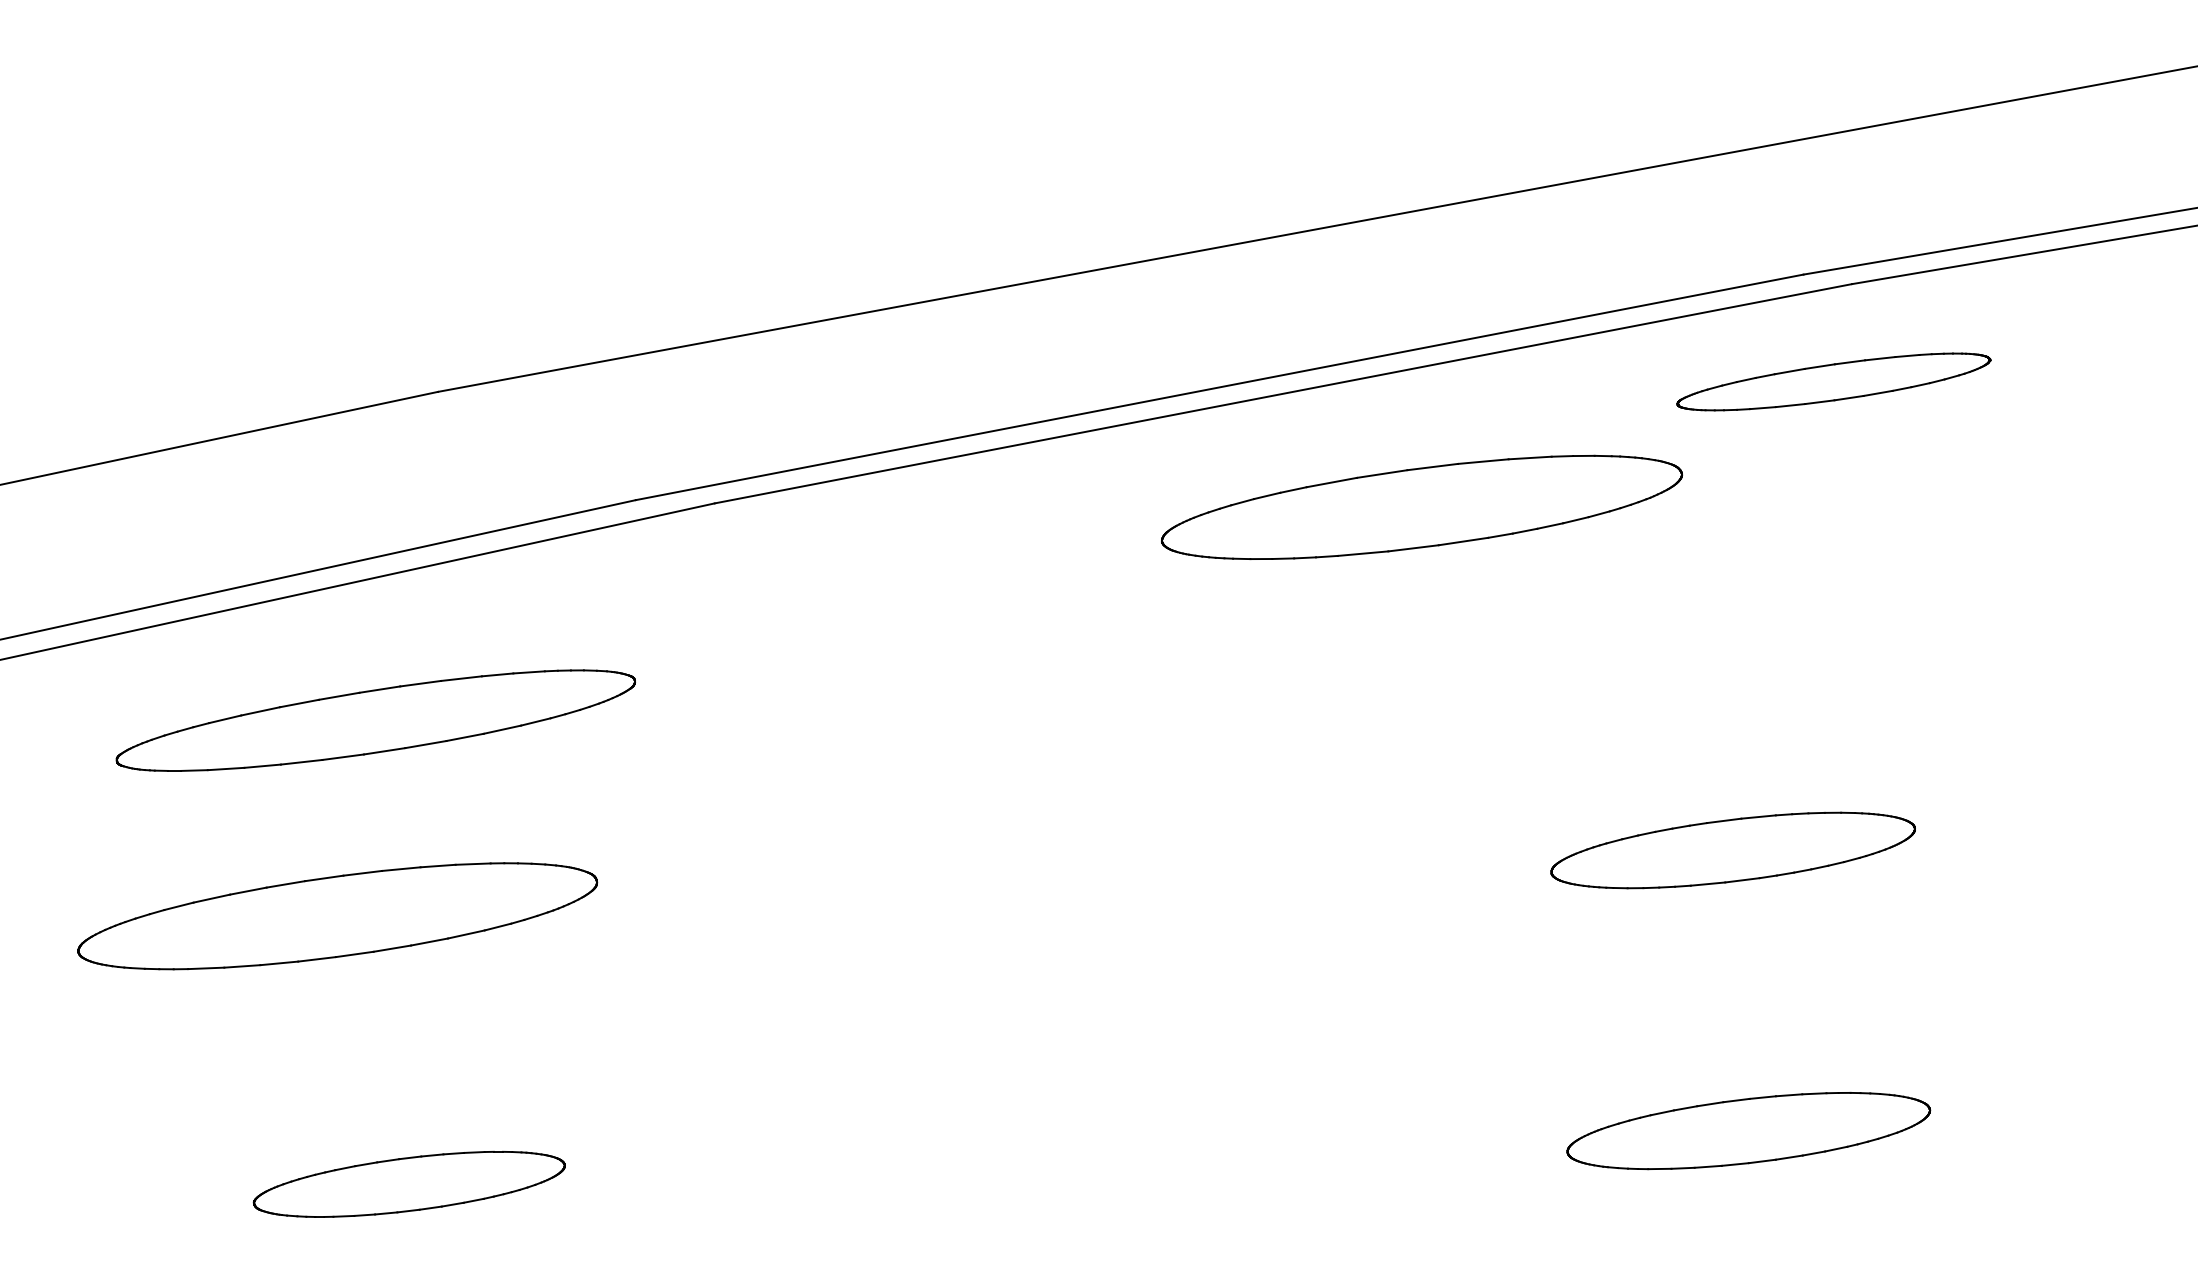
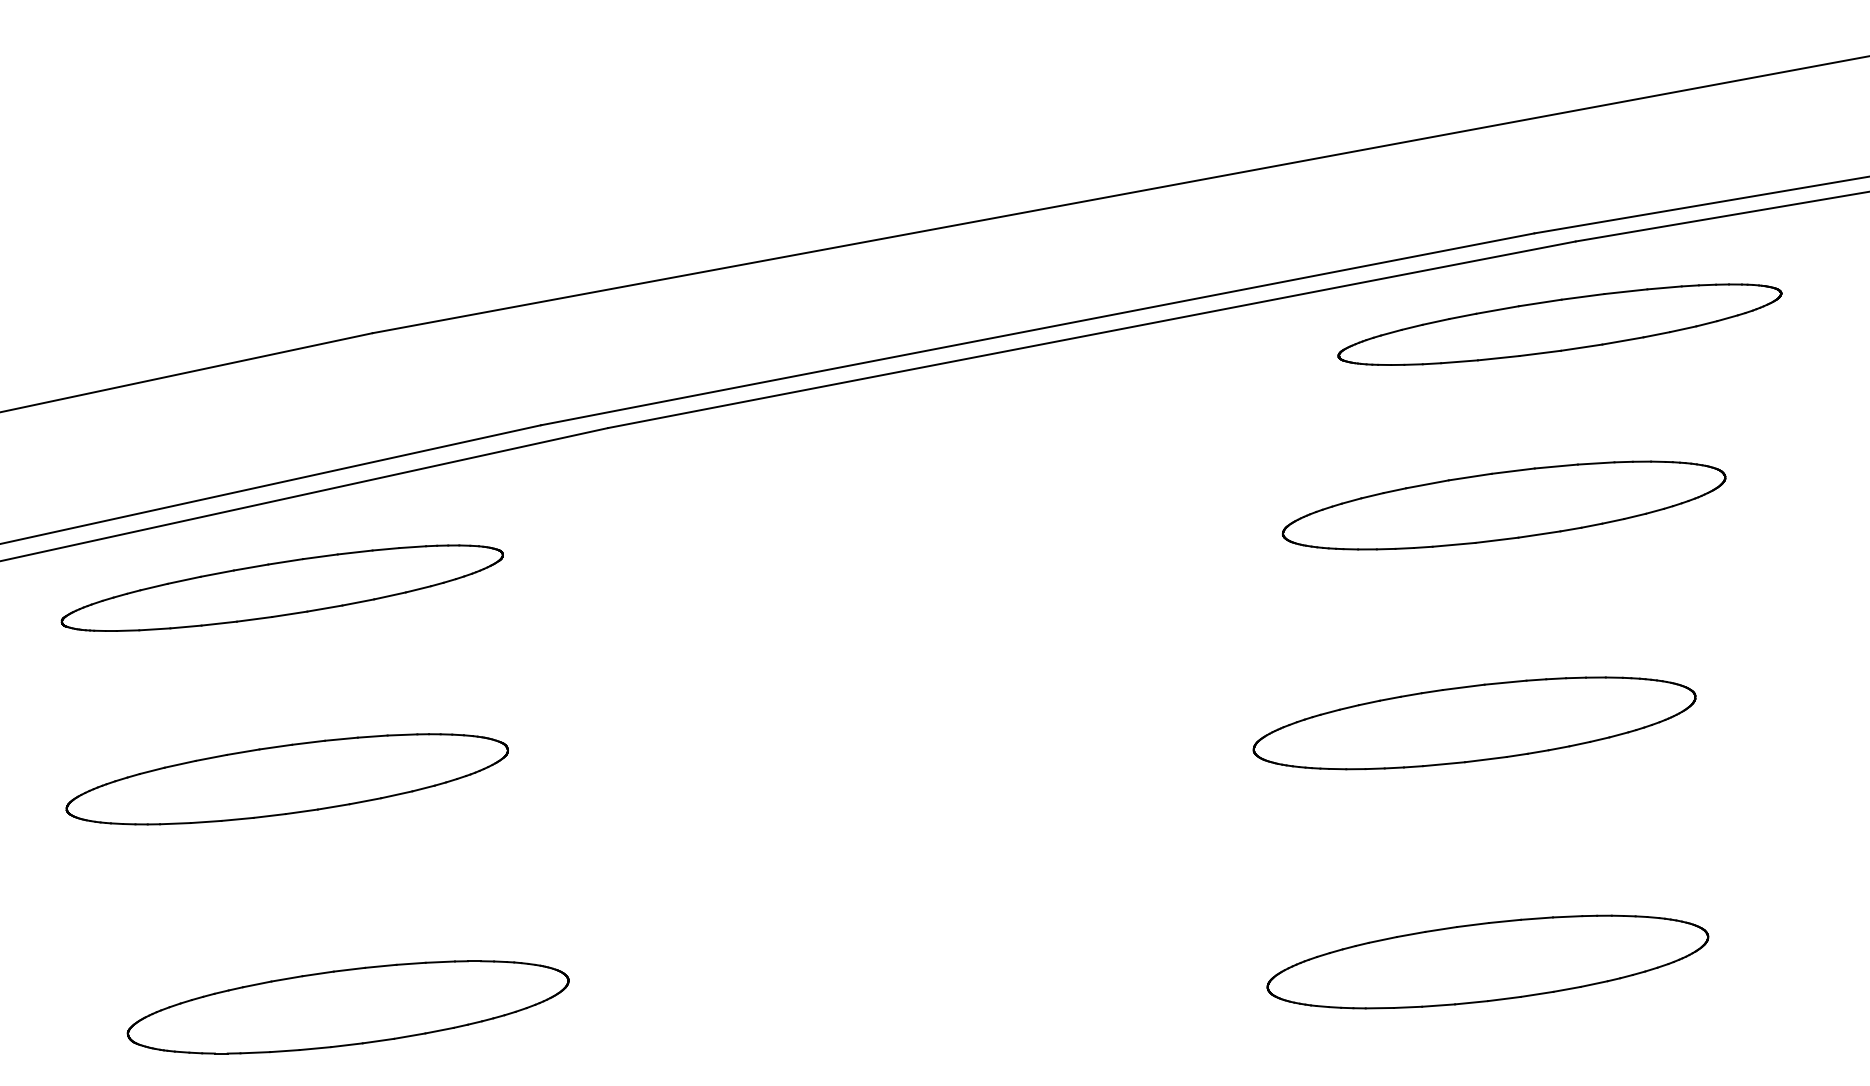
part: (1833, 381) -> (1559, 324), size x1.67
part: (1421, 506) -> (1503, 504), moved
part: (375, 720) -> (282, 588), moved
part: (1732, 850) -> (1473, 723), size x1.43
part: (1748, 1130) -> (1487, 961), size x1.43
part: (409, 1184) -> (348, 1007), size x1.67

